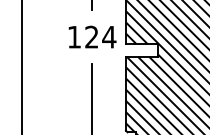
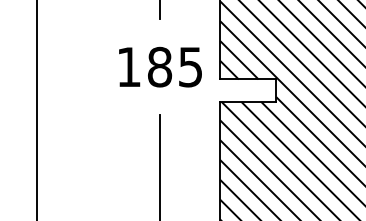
text: (100, 36) -> (175, 65), 124 -> 185

